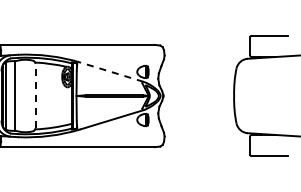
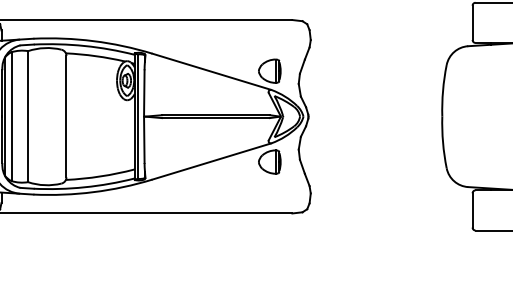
line: (112, 72) -> (212, 72), dashed -> solid
line: (35, 95) -> (66, 115), dashed -> solid

